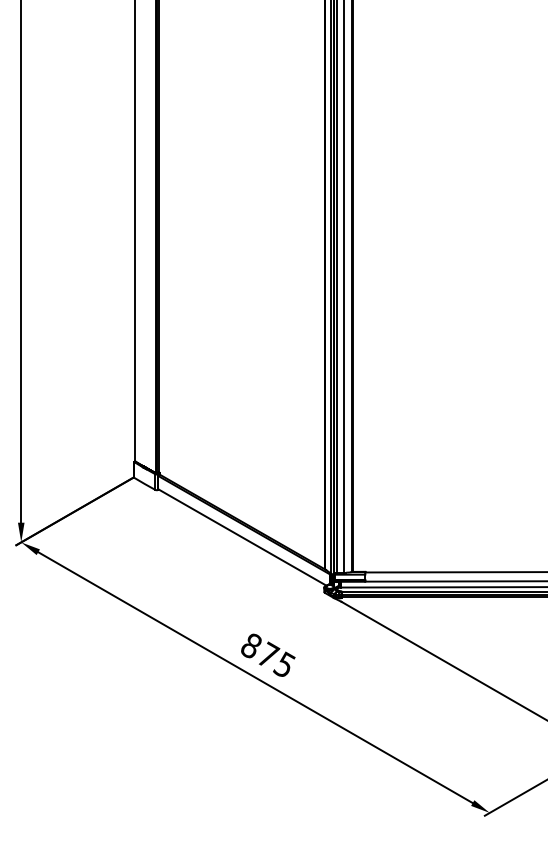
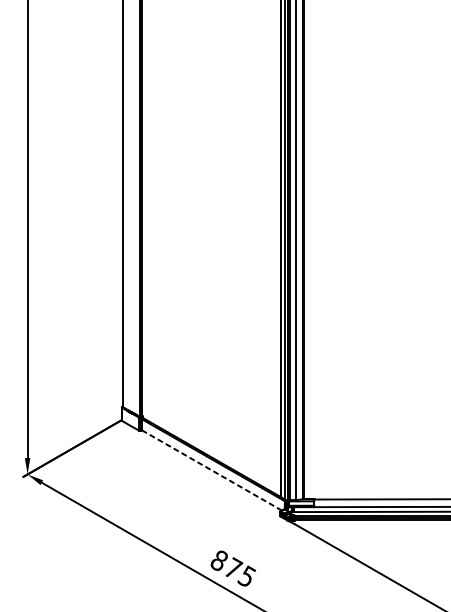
line: (242, 537) -> (211, 470), solid -> dashed

